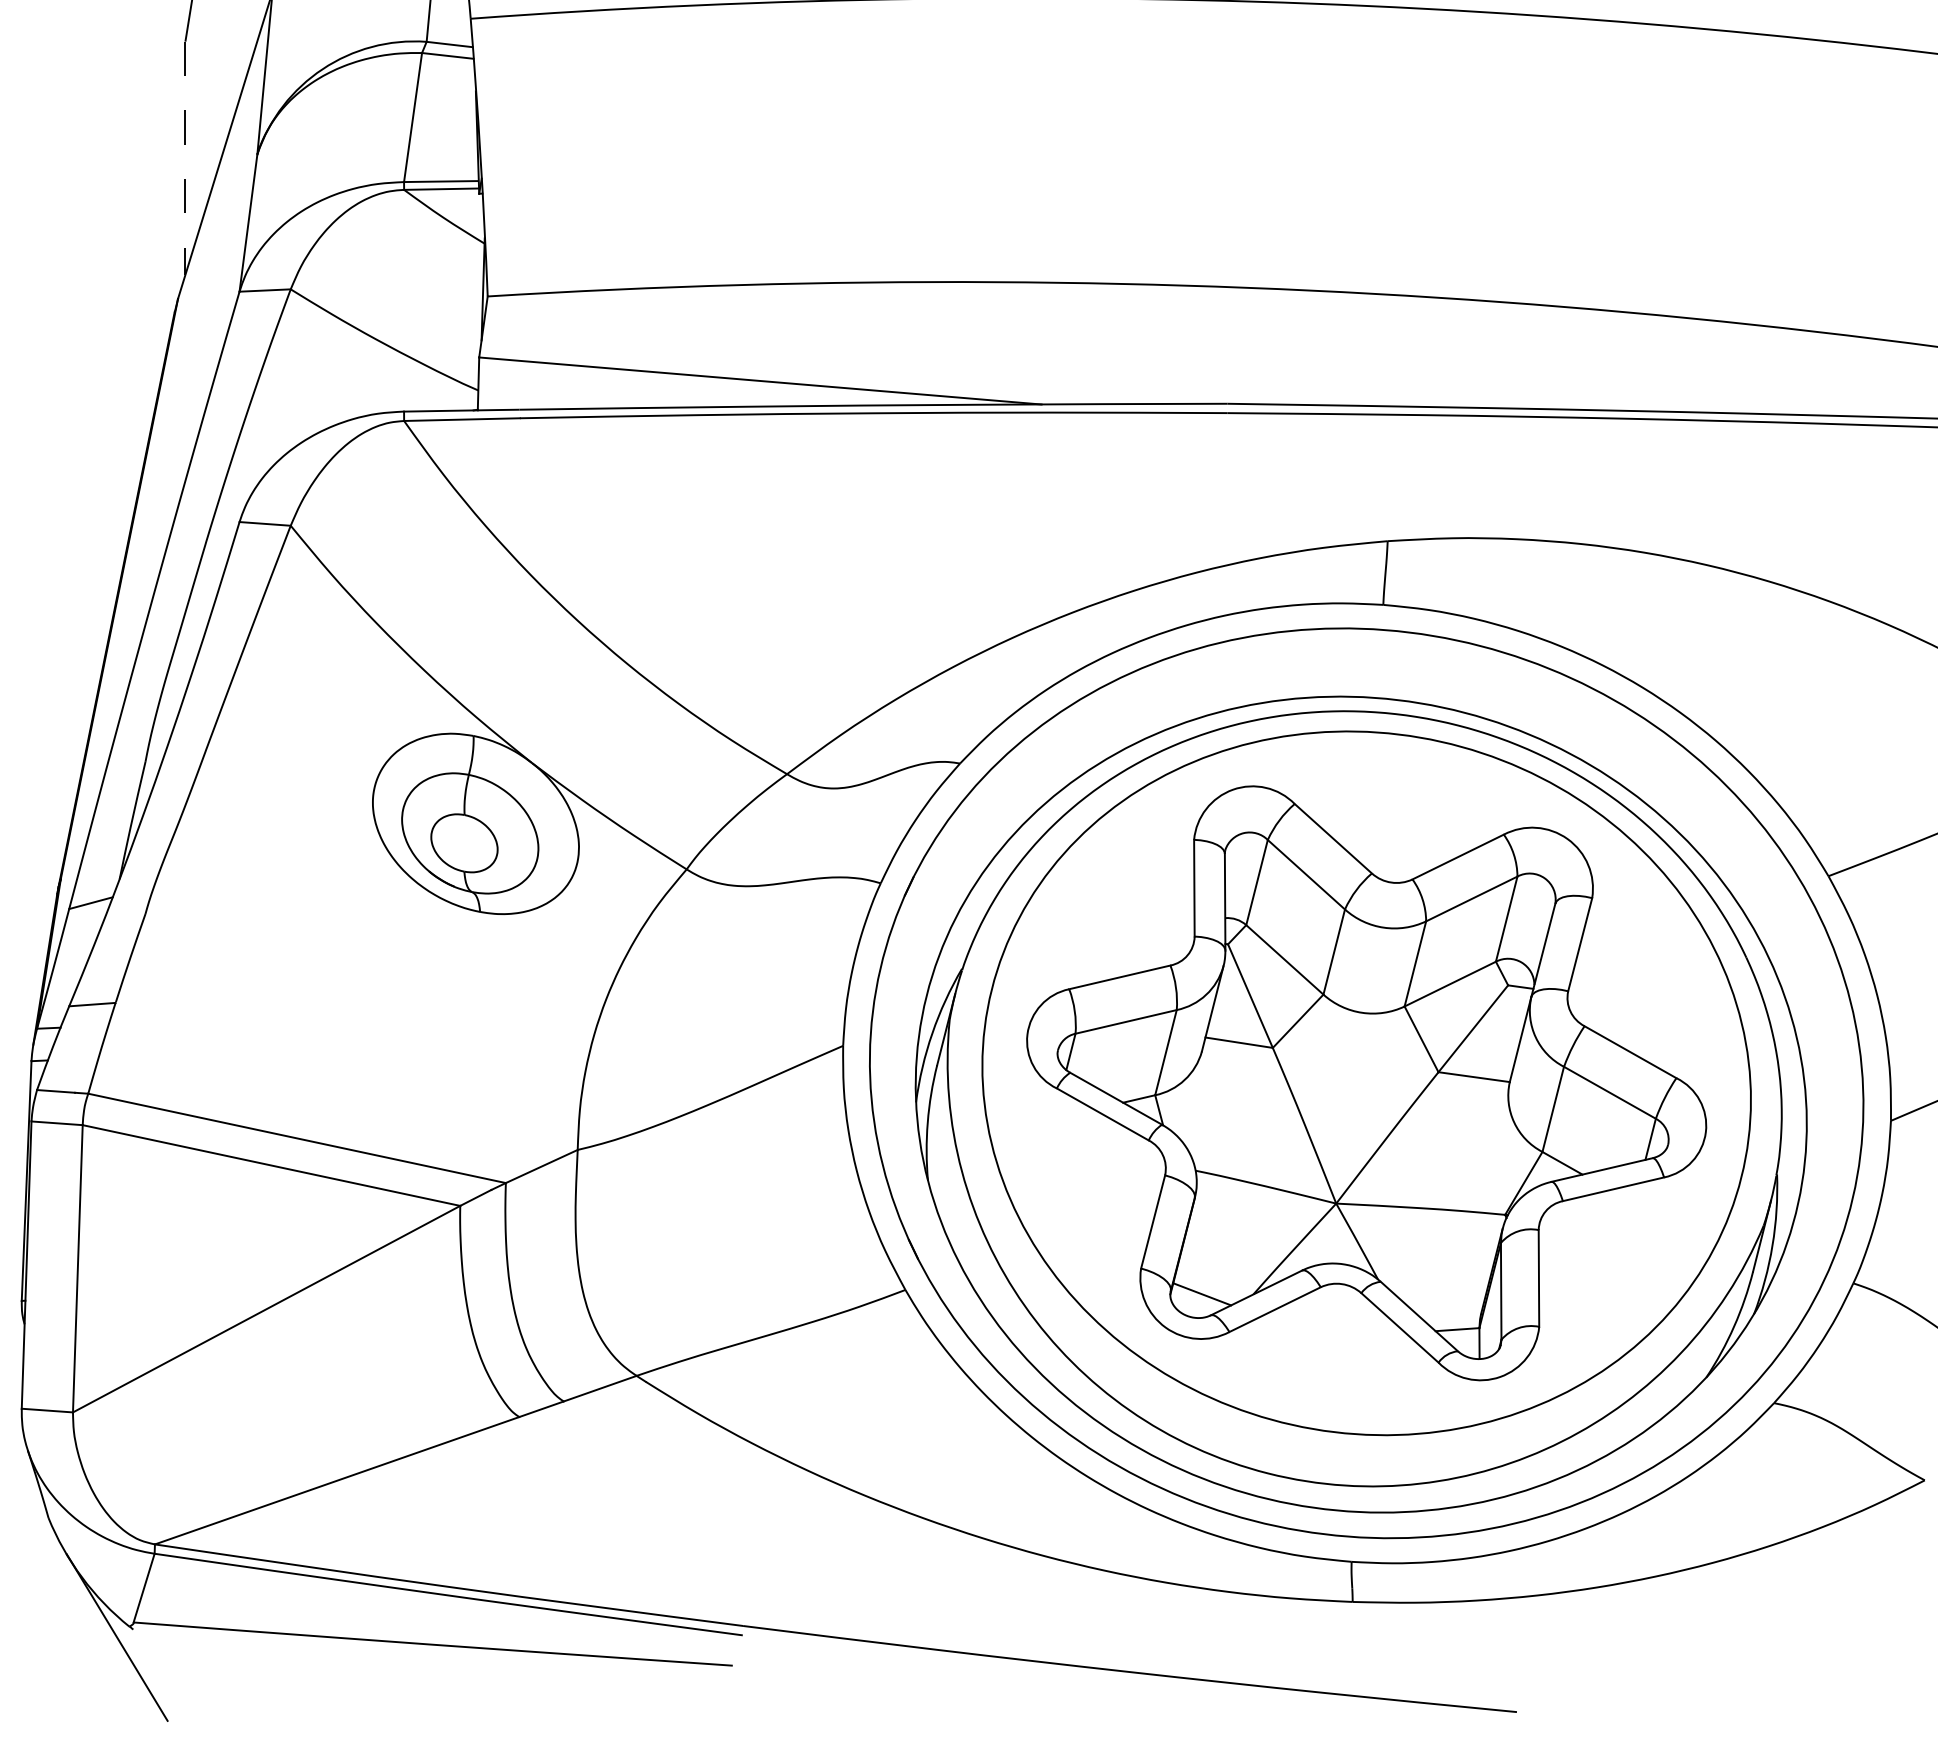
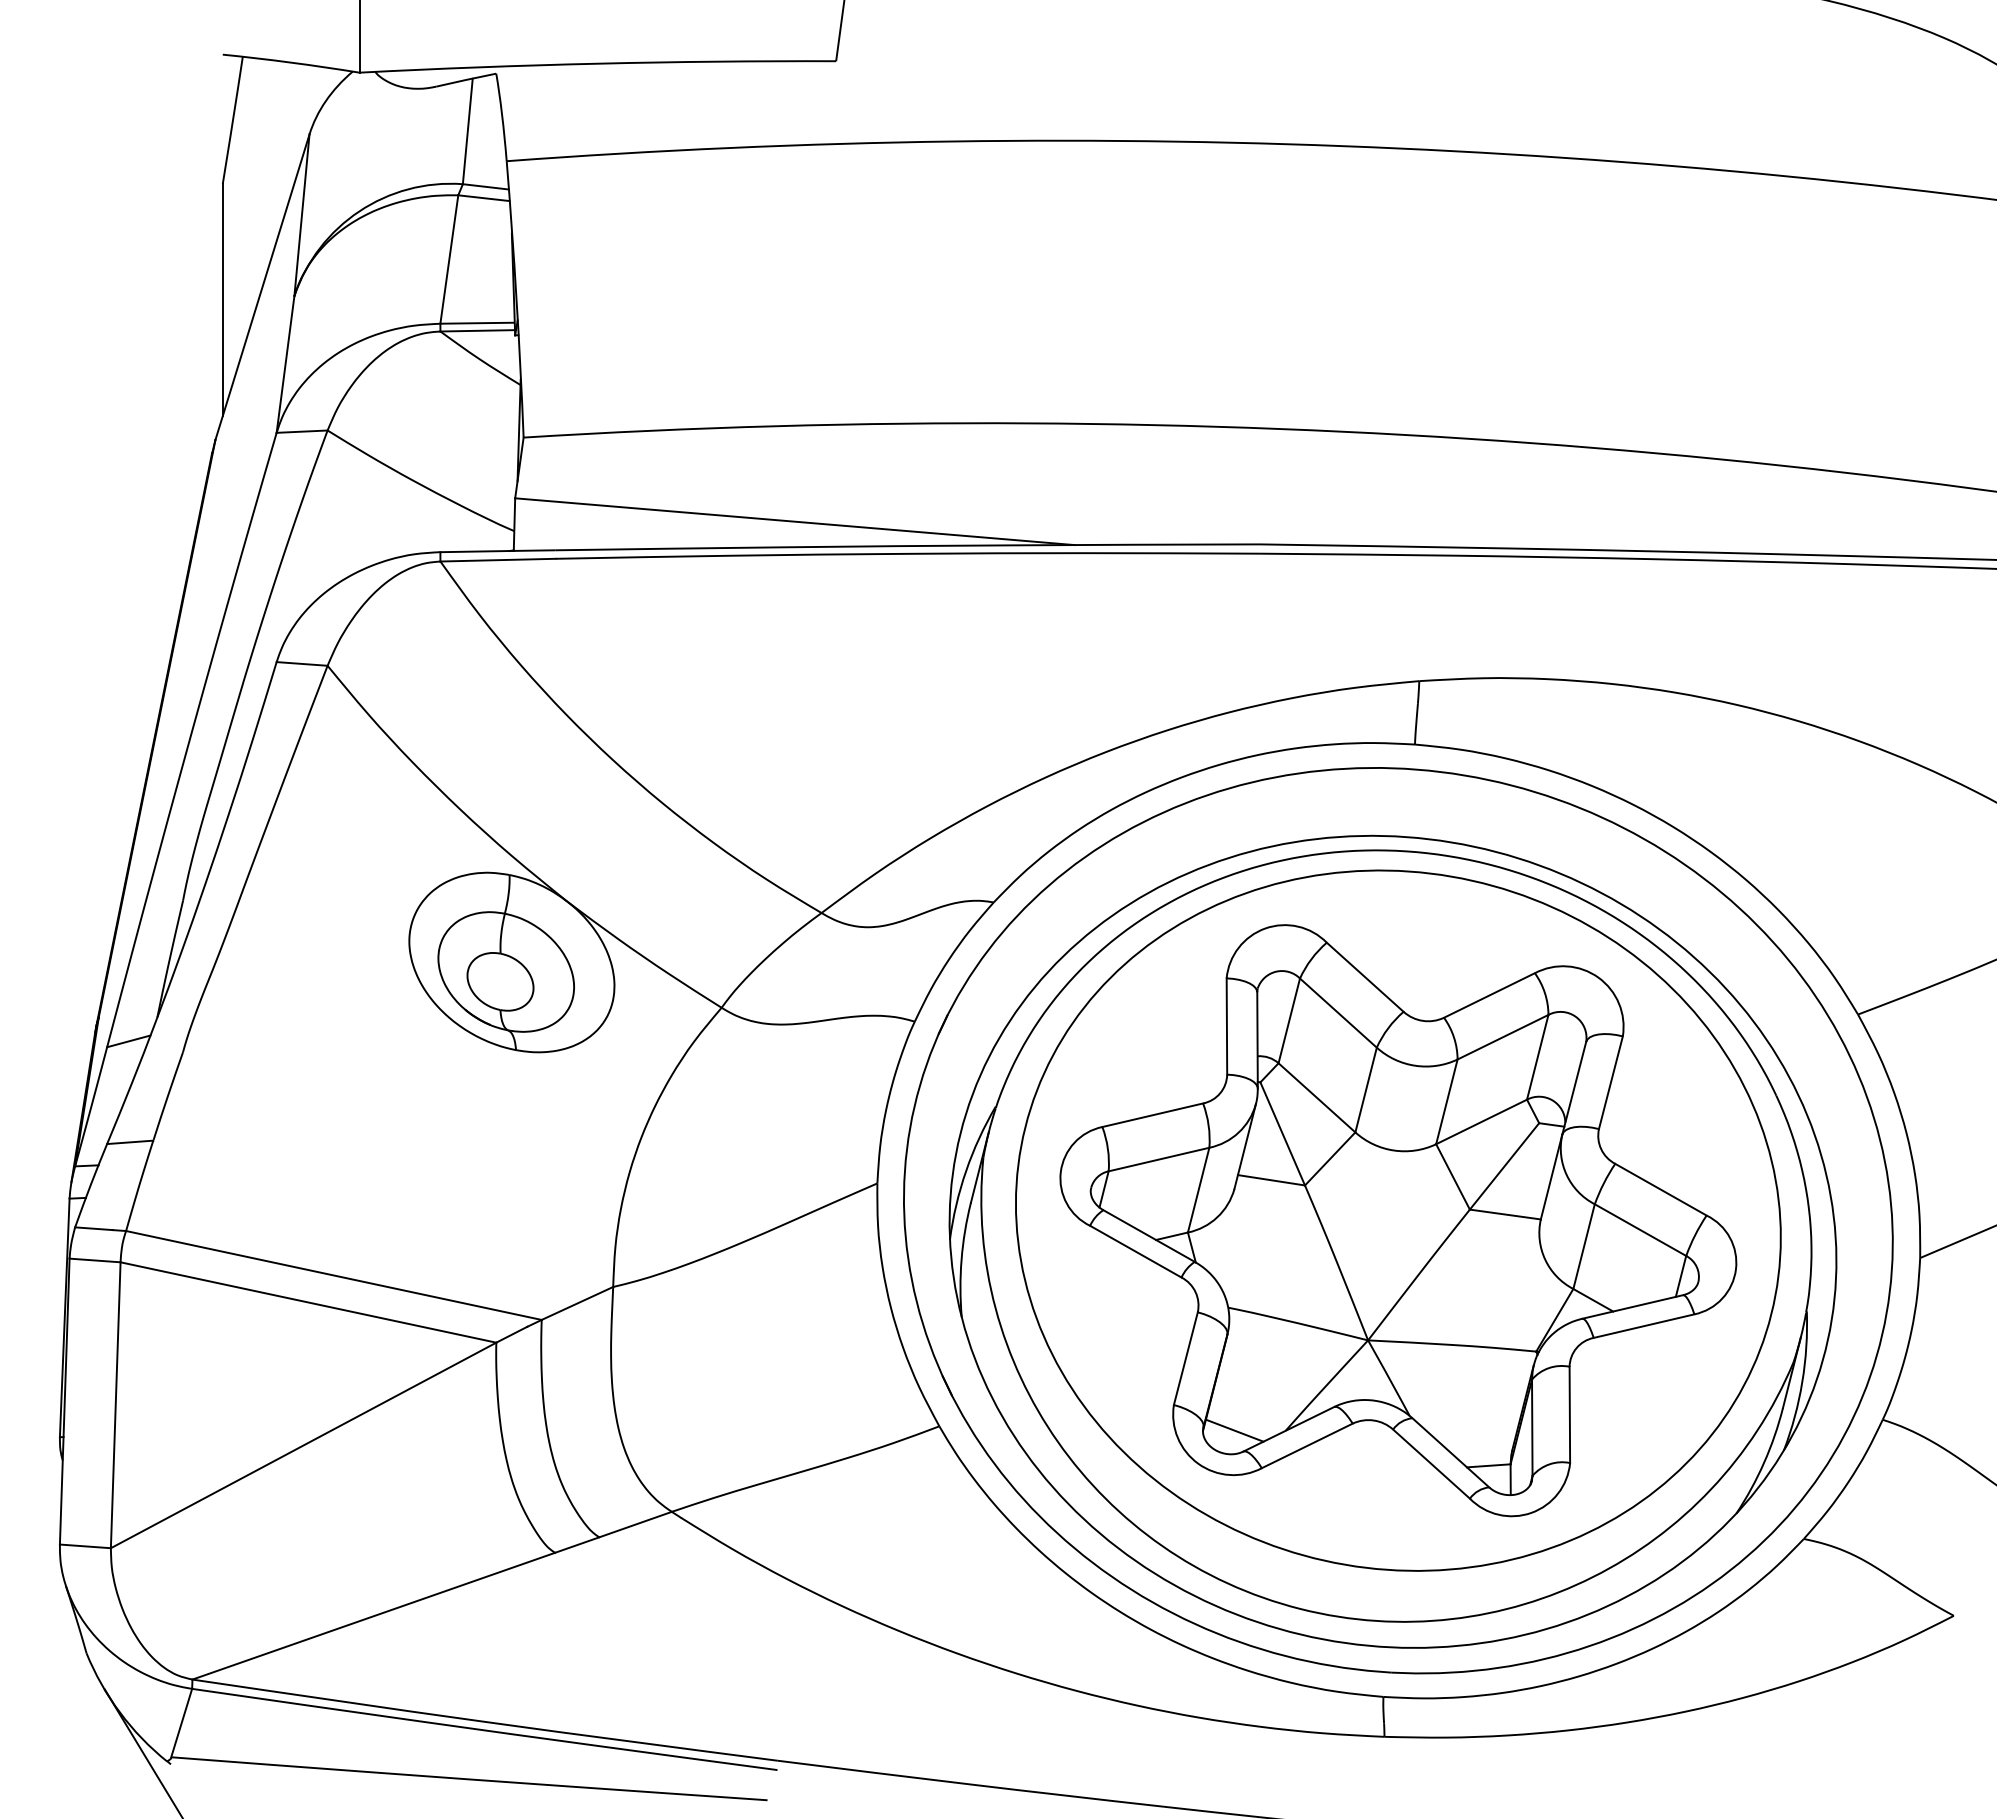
line: (185, 158) -> (222, 300), dashed -> solid

